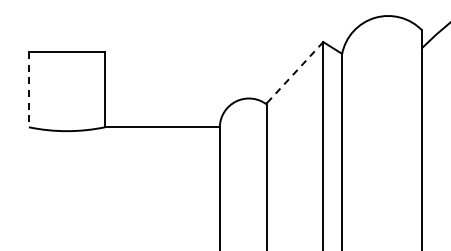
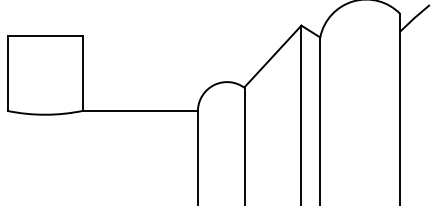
line: (295, 72) -> (273, 56), dashed -> solid
line: (29, 89) -> (7, 73), dashed -> solid

